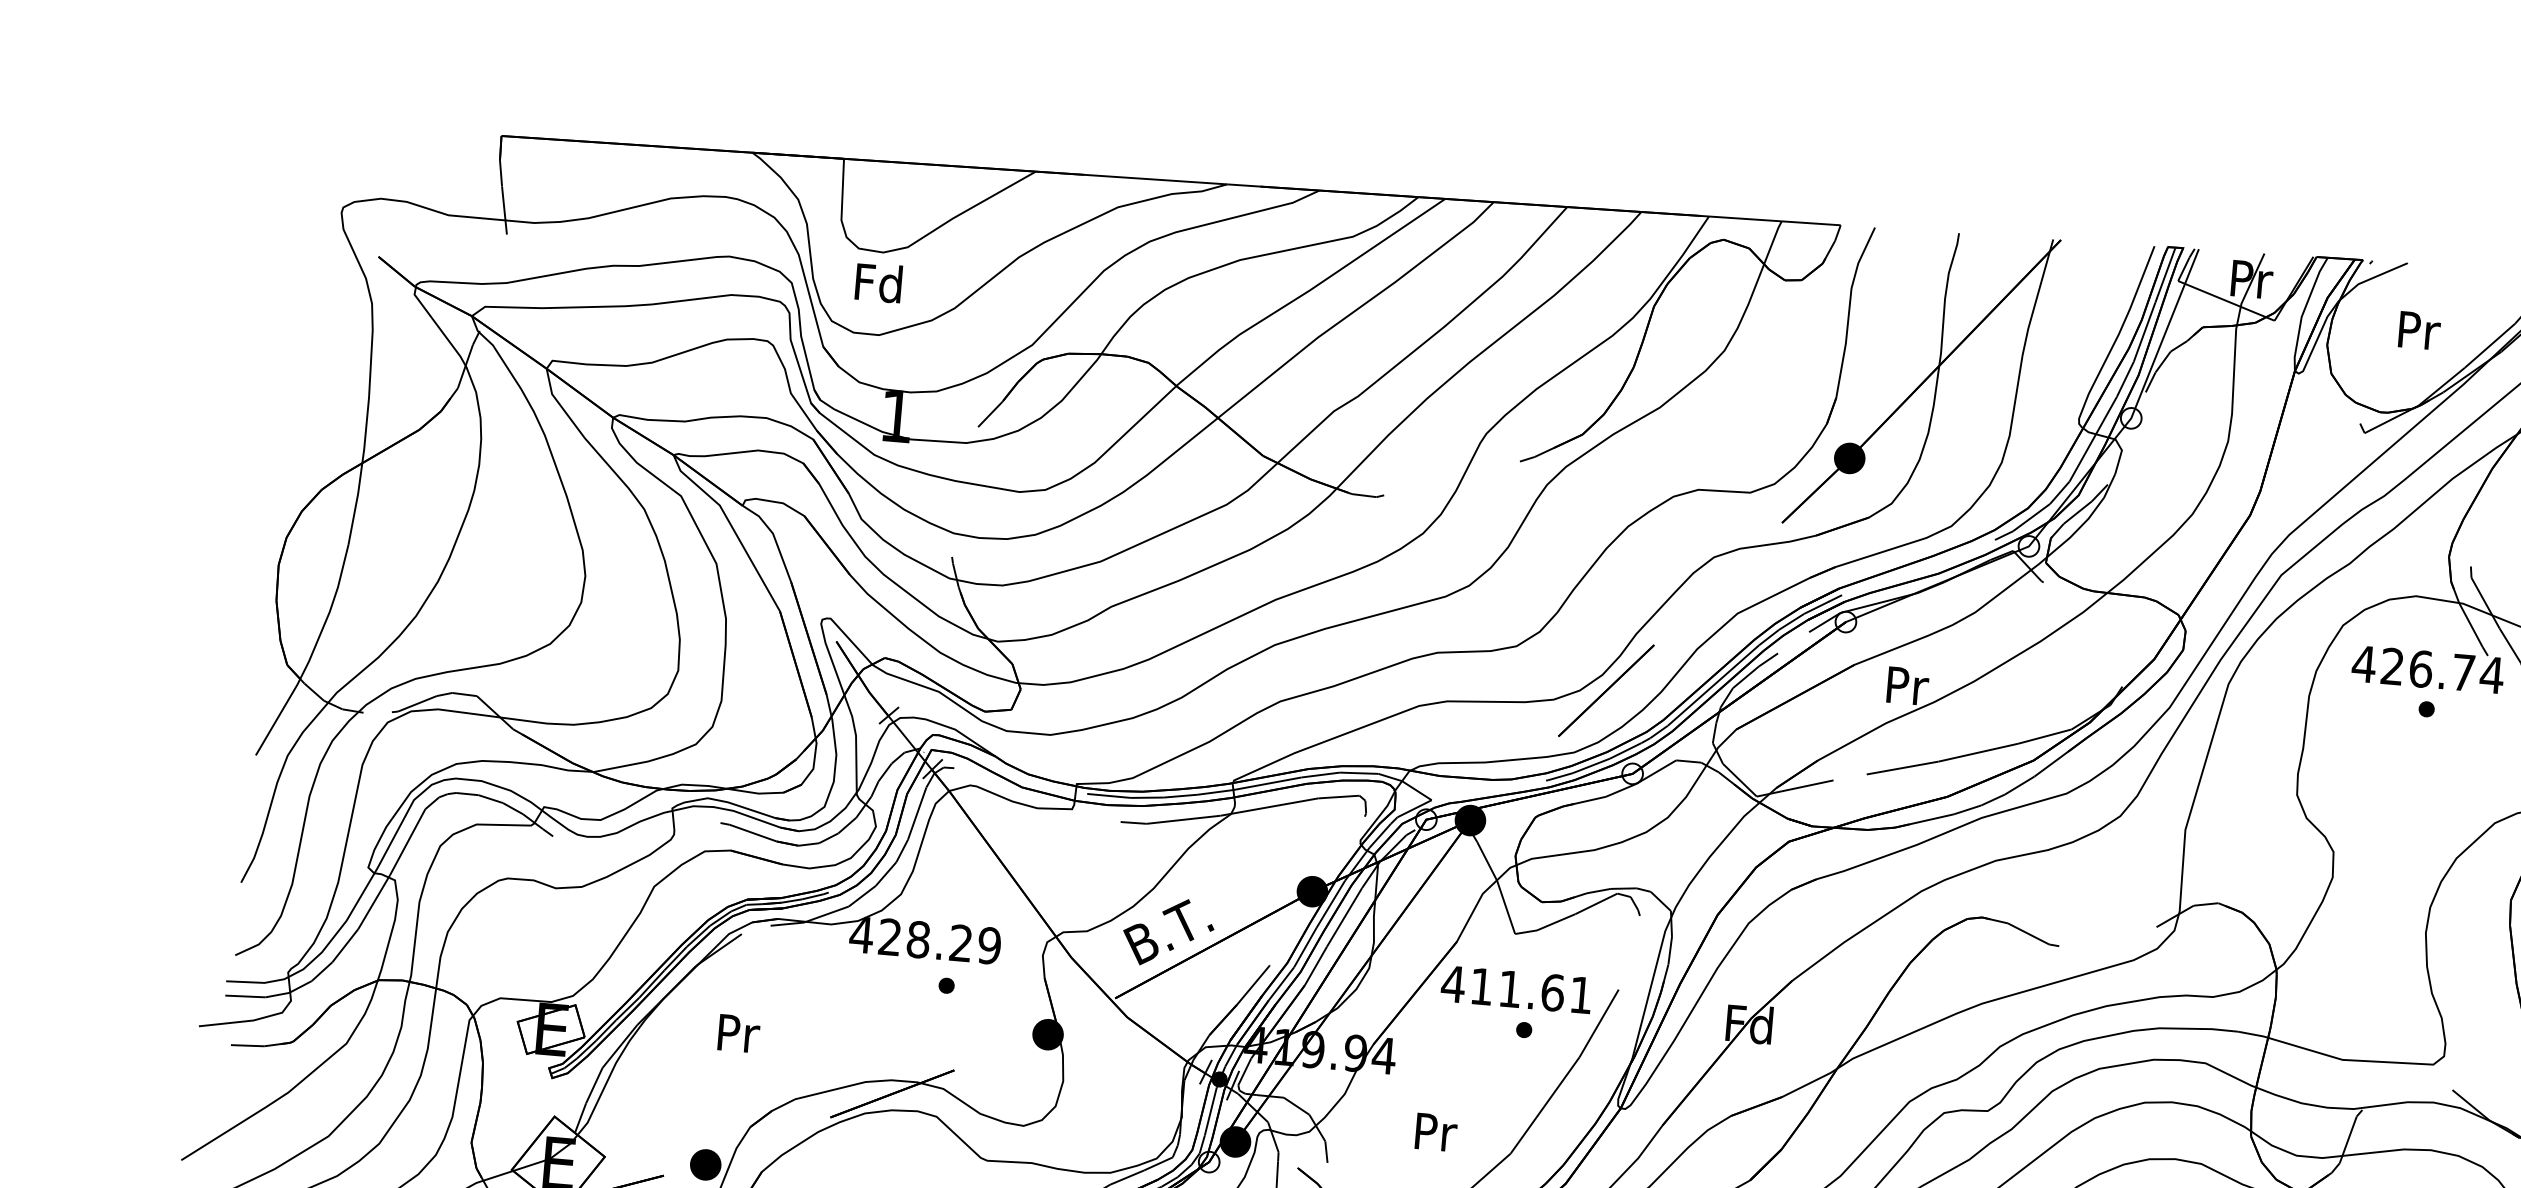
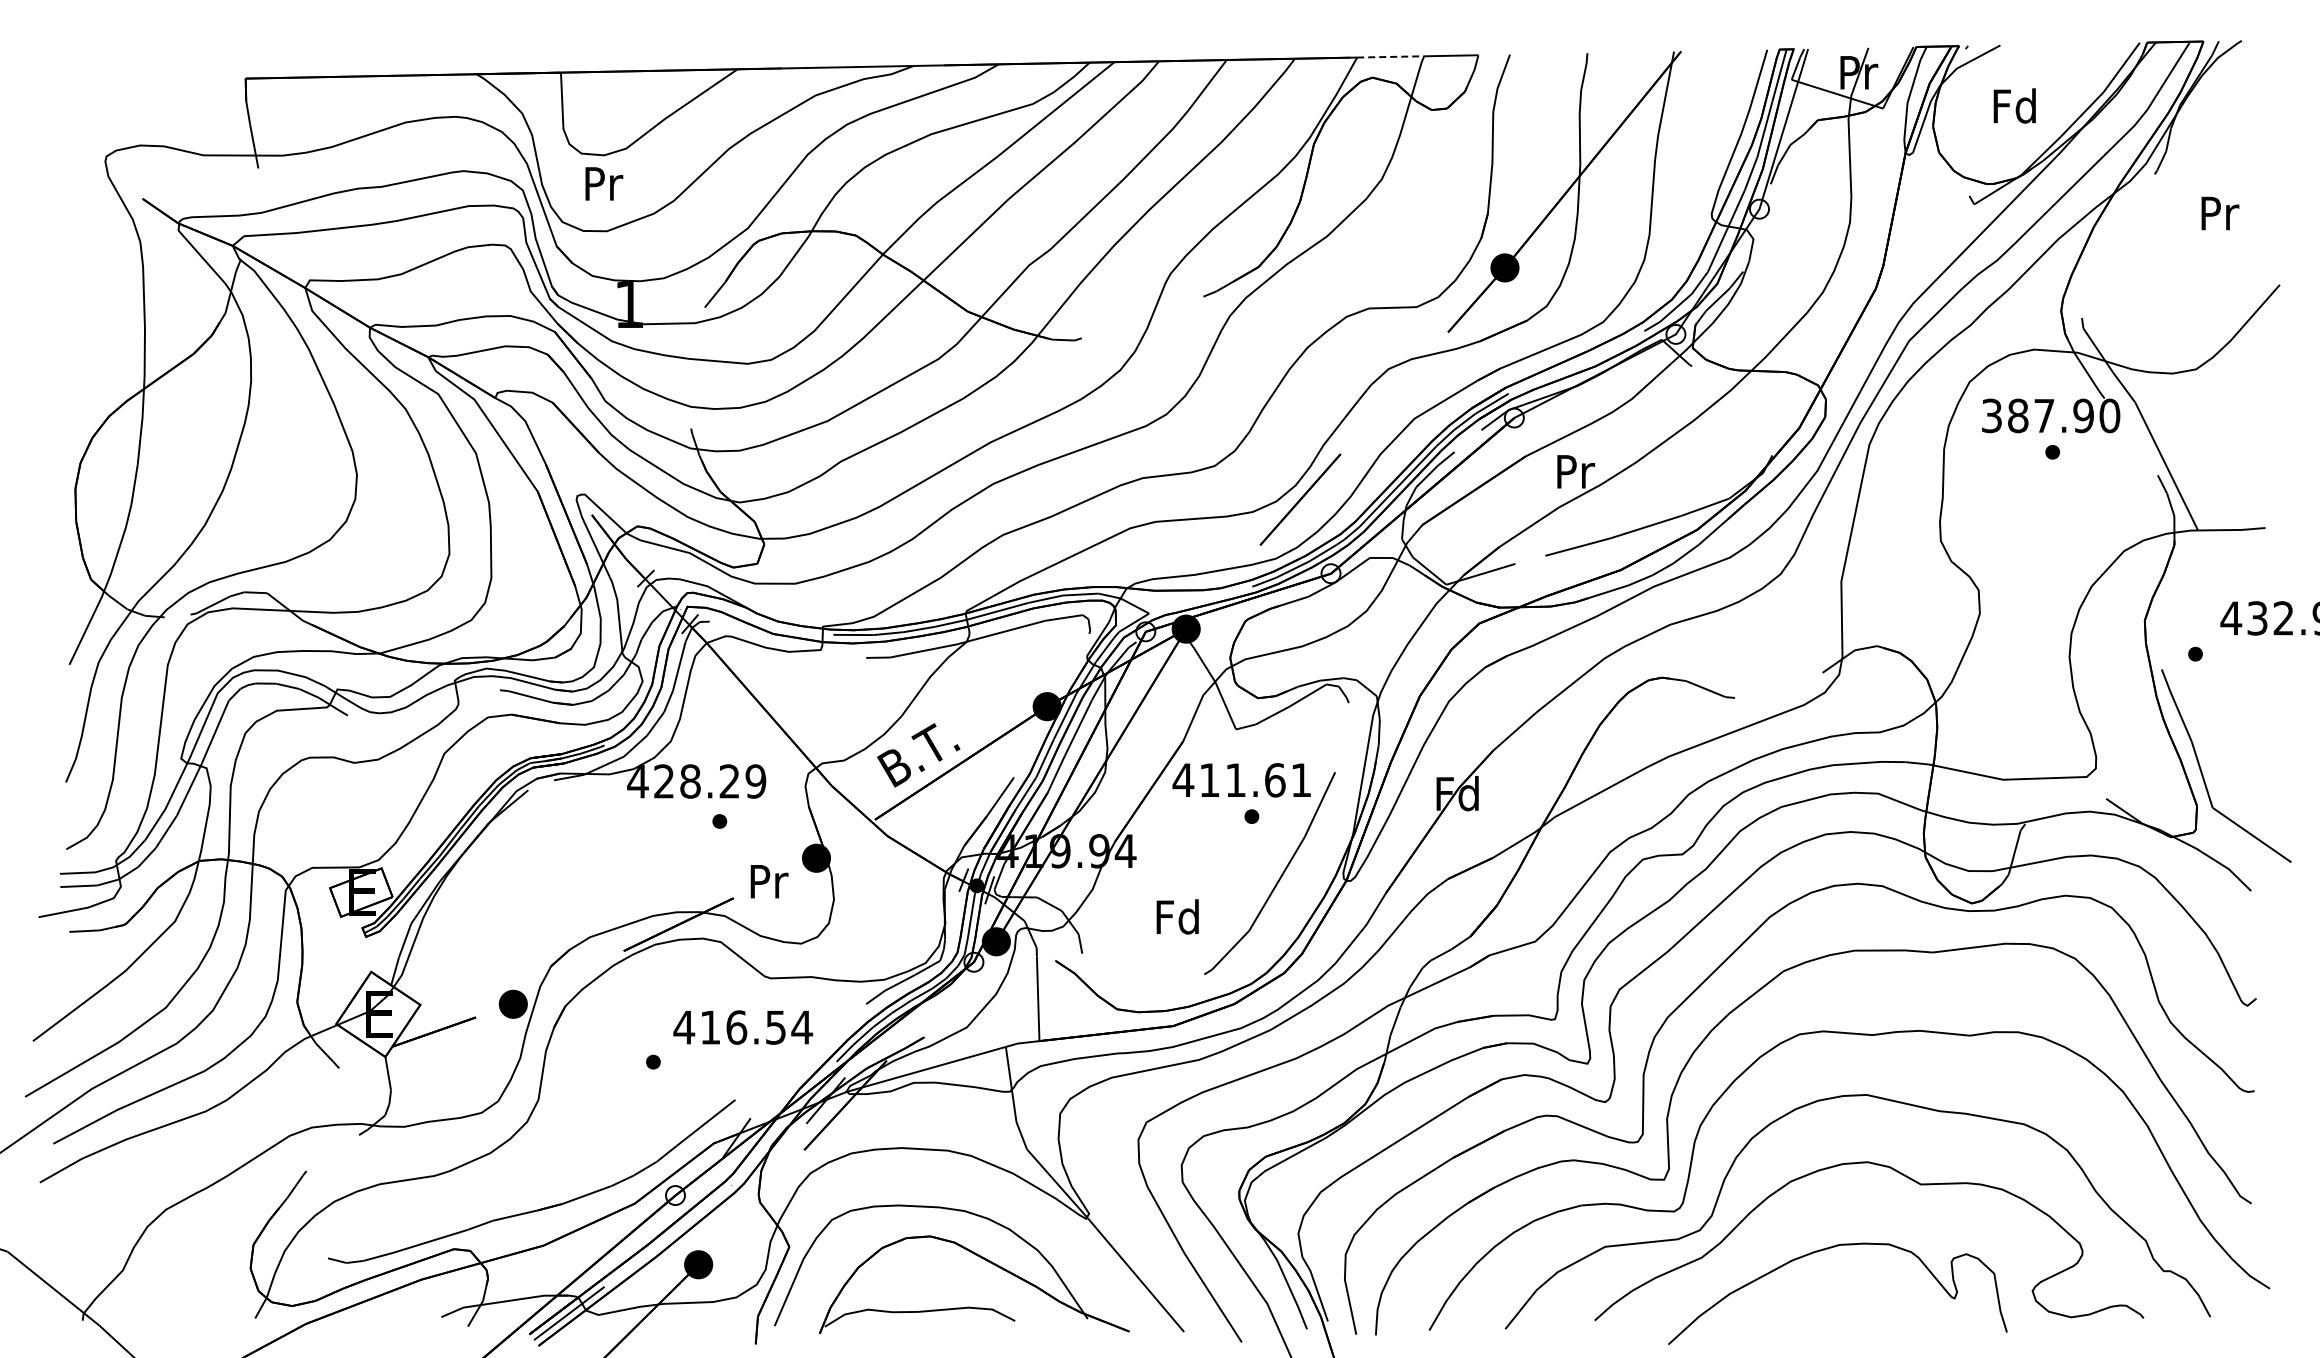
line: (1746, 218) -> (1391, 56), solid -> dashed
text: (878, 282) -> (602, 183), Fd -> Pr
text: (2417, 329) -> (2014, 105), Pr -> Fd
text: (2427, 669) -> (2050, 415), 426.74 -> 387.90
text: (739, 1033) -> (769, 881), moved
text: (1434, 1131) -> (1177, 916), Pr -> Fd

